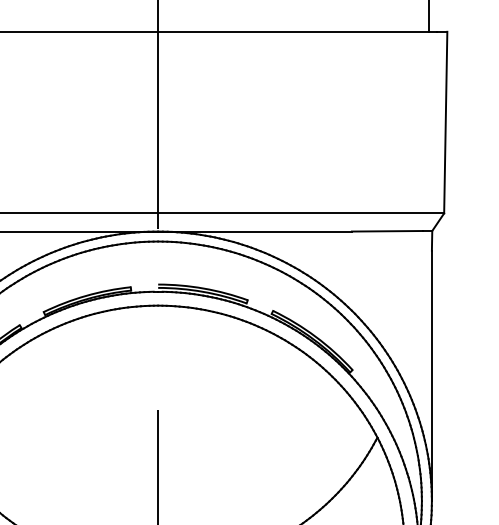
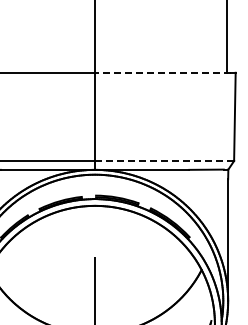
line: (296, 31) -> (162, 72), solid -> dashed
line: (300, 214) -> (164, 161), solid -> dashed

